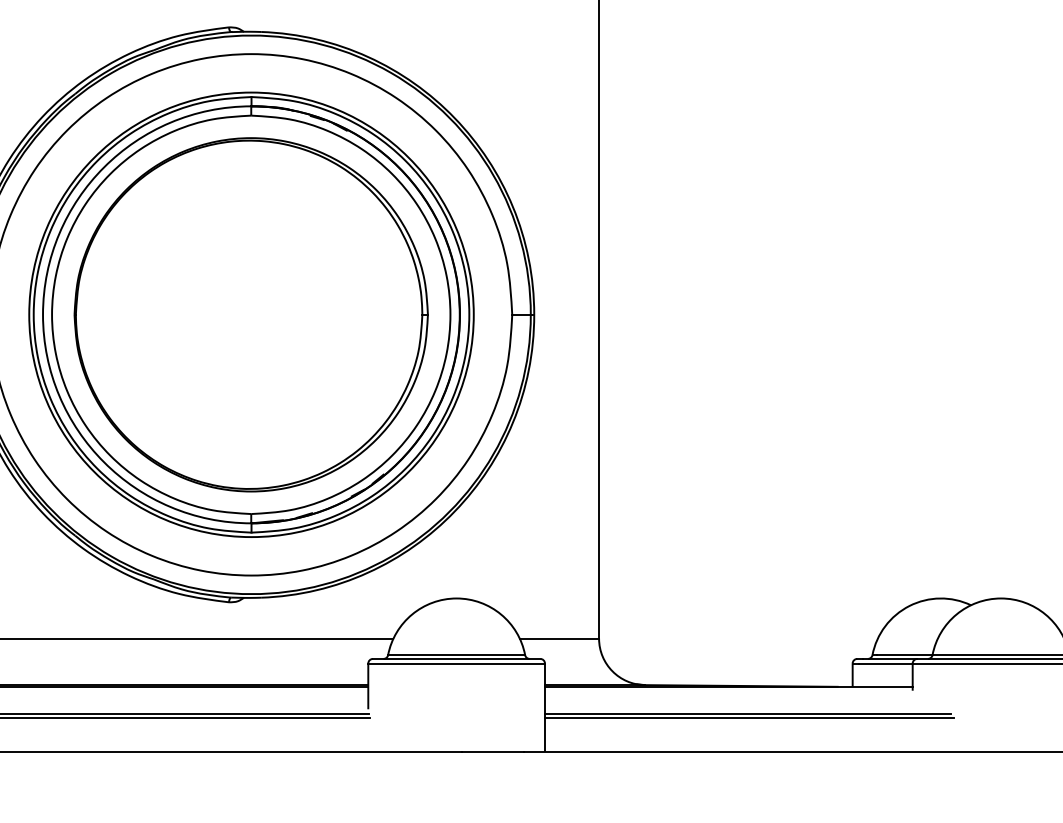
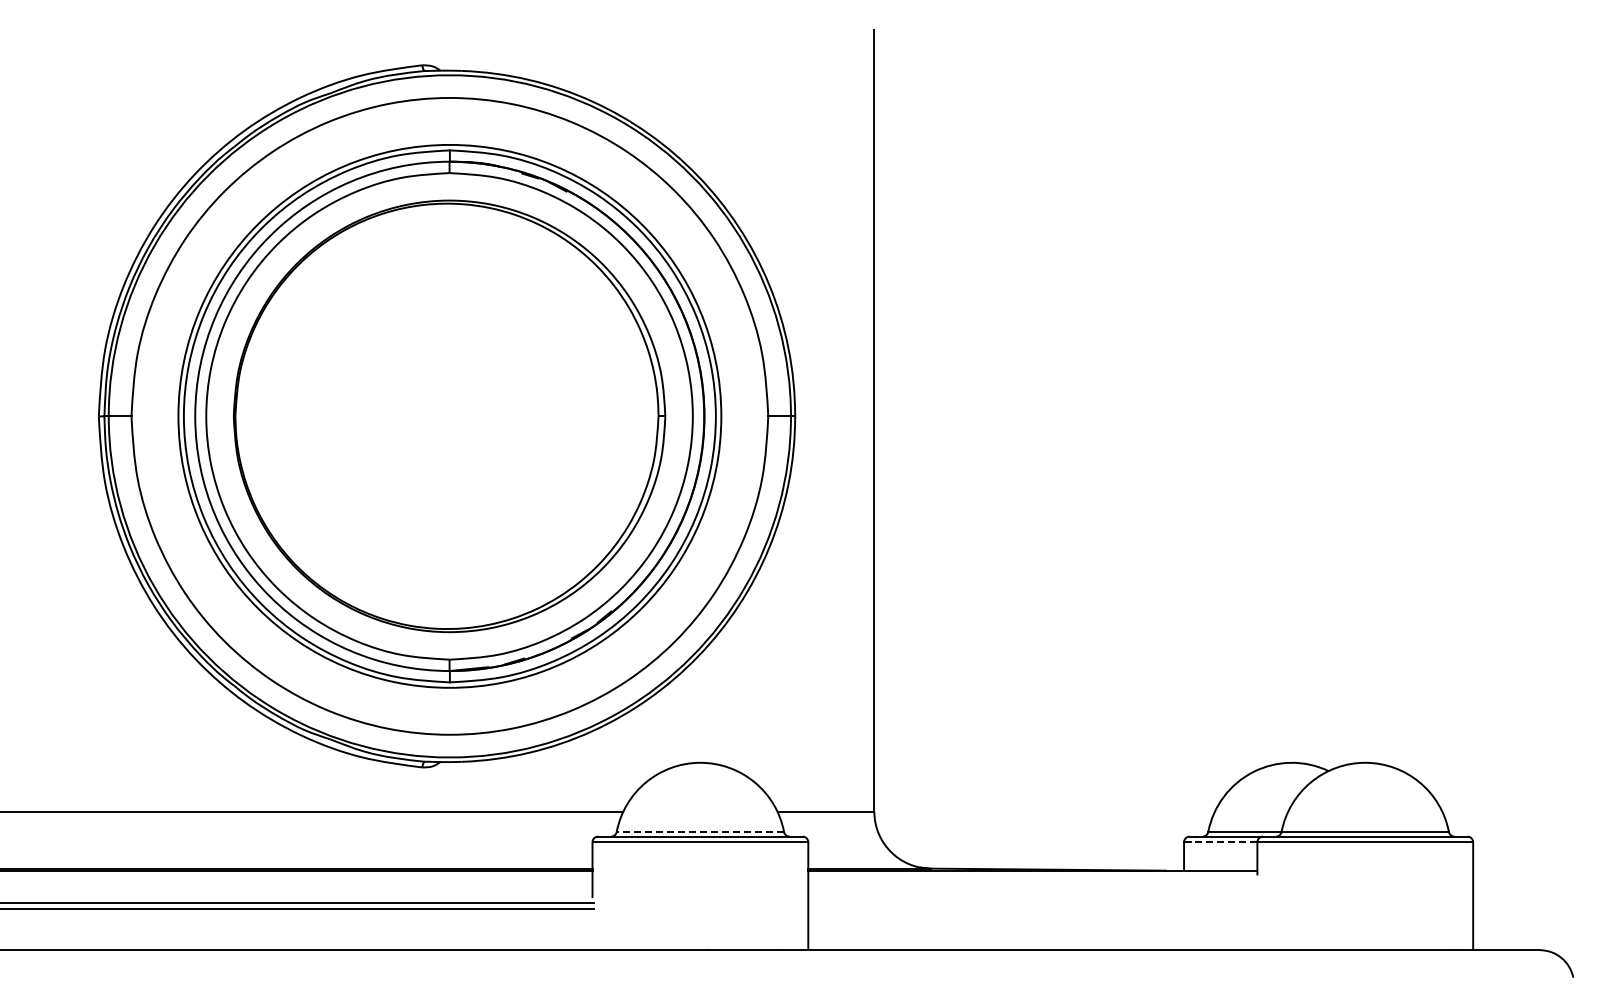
line: (456, 655) -> (700, 832), solid -> dashed
line: (885, 663) -> (1224, 842), solid -> dashed
line: (748, 713) -> (1056, 903), removed
line: (749, 717) -> (1057, 908), removed

